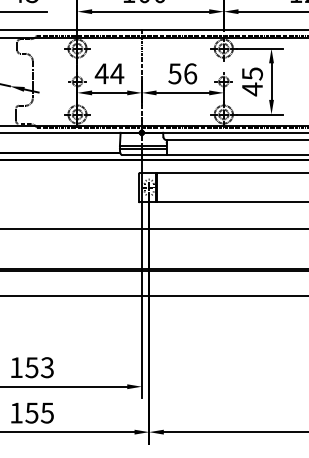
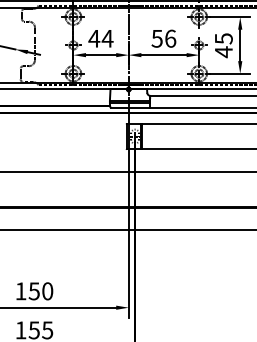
text: (46, 367) -> (46, 291), 153 -> 150

